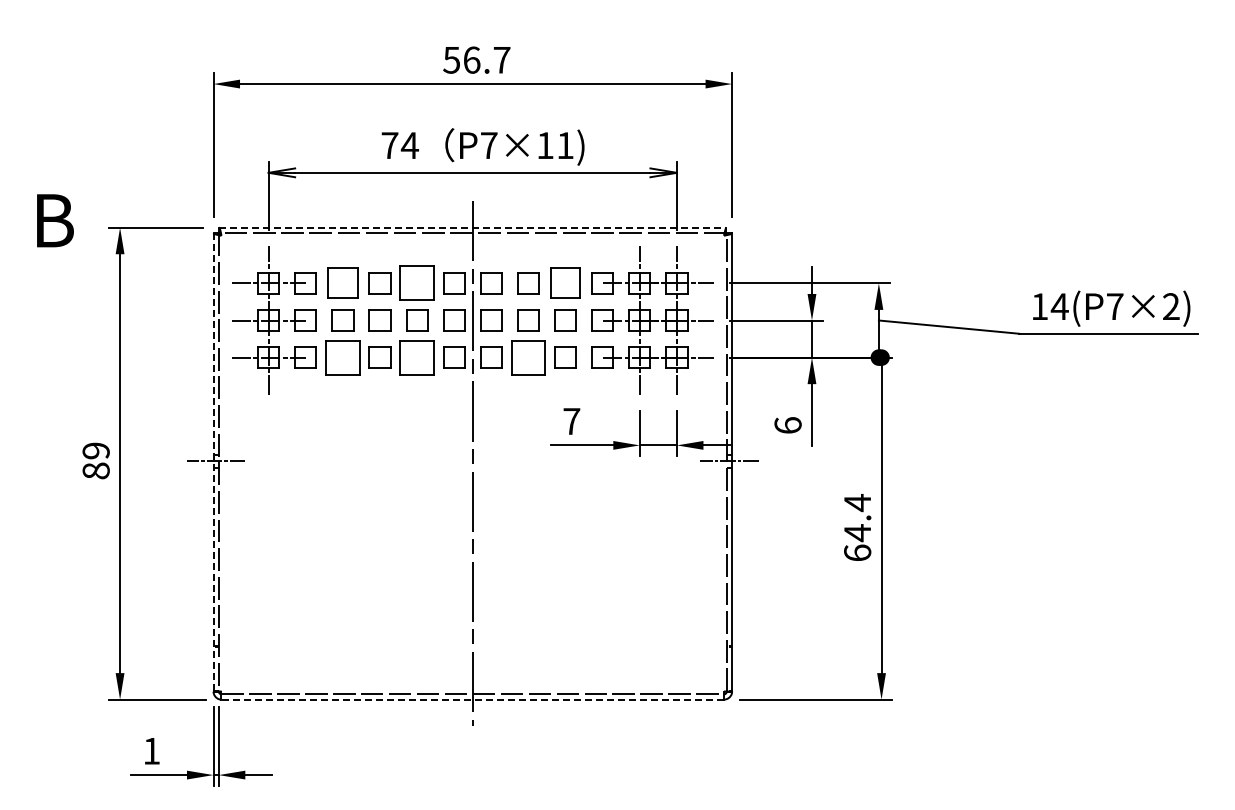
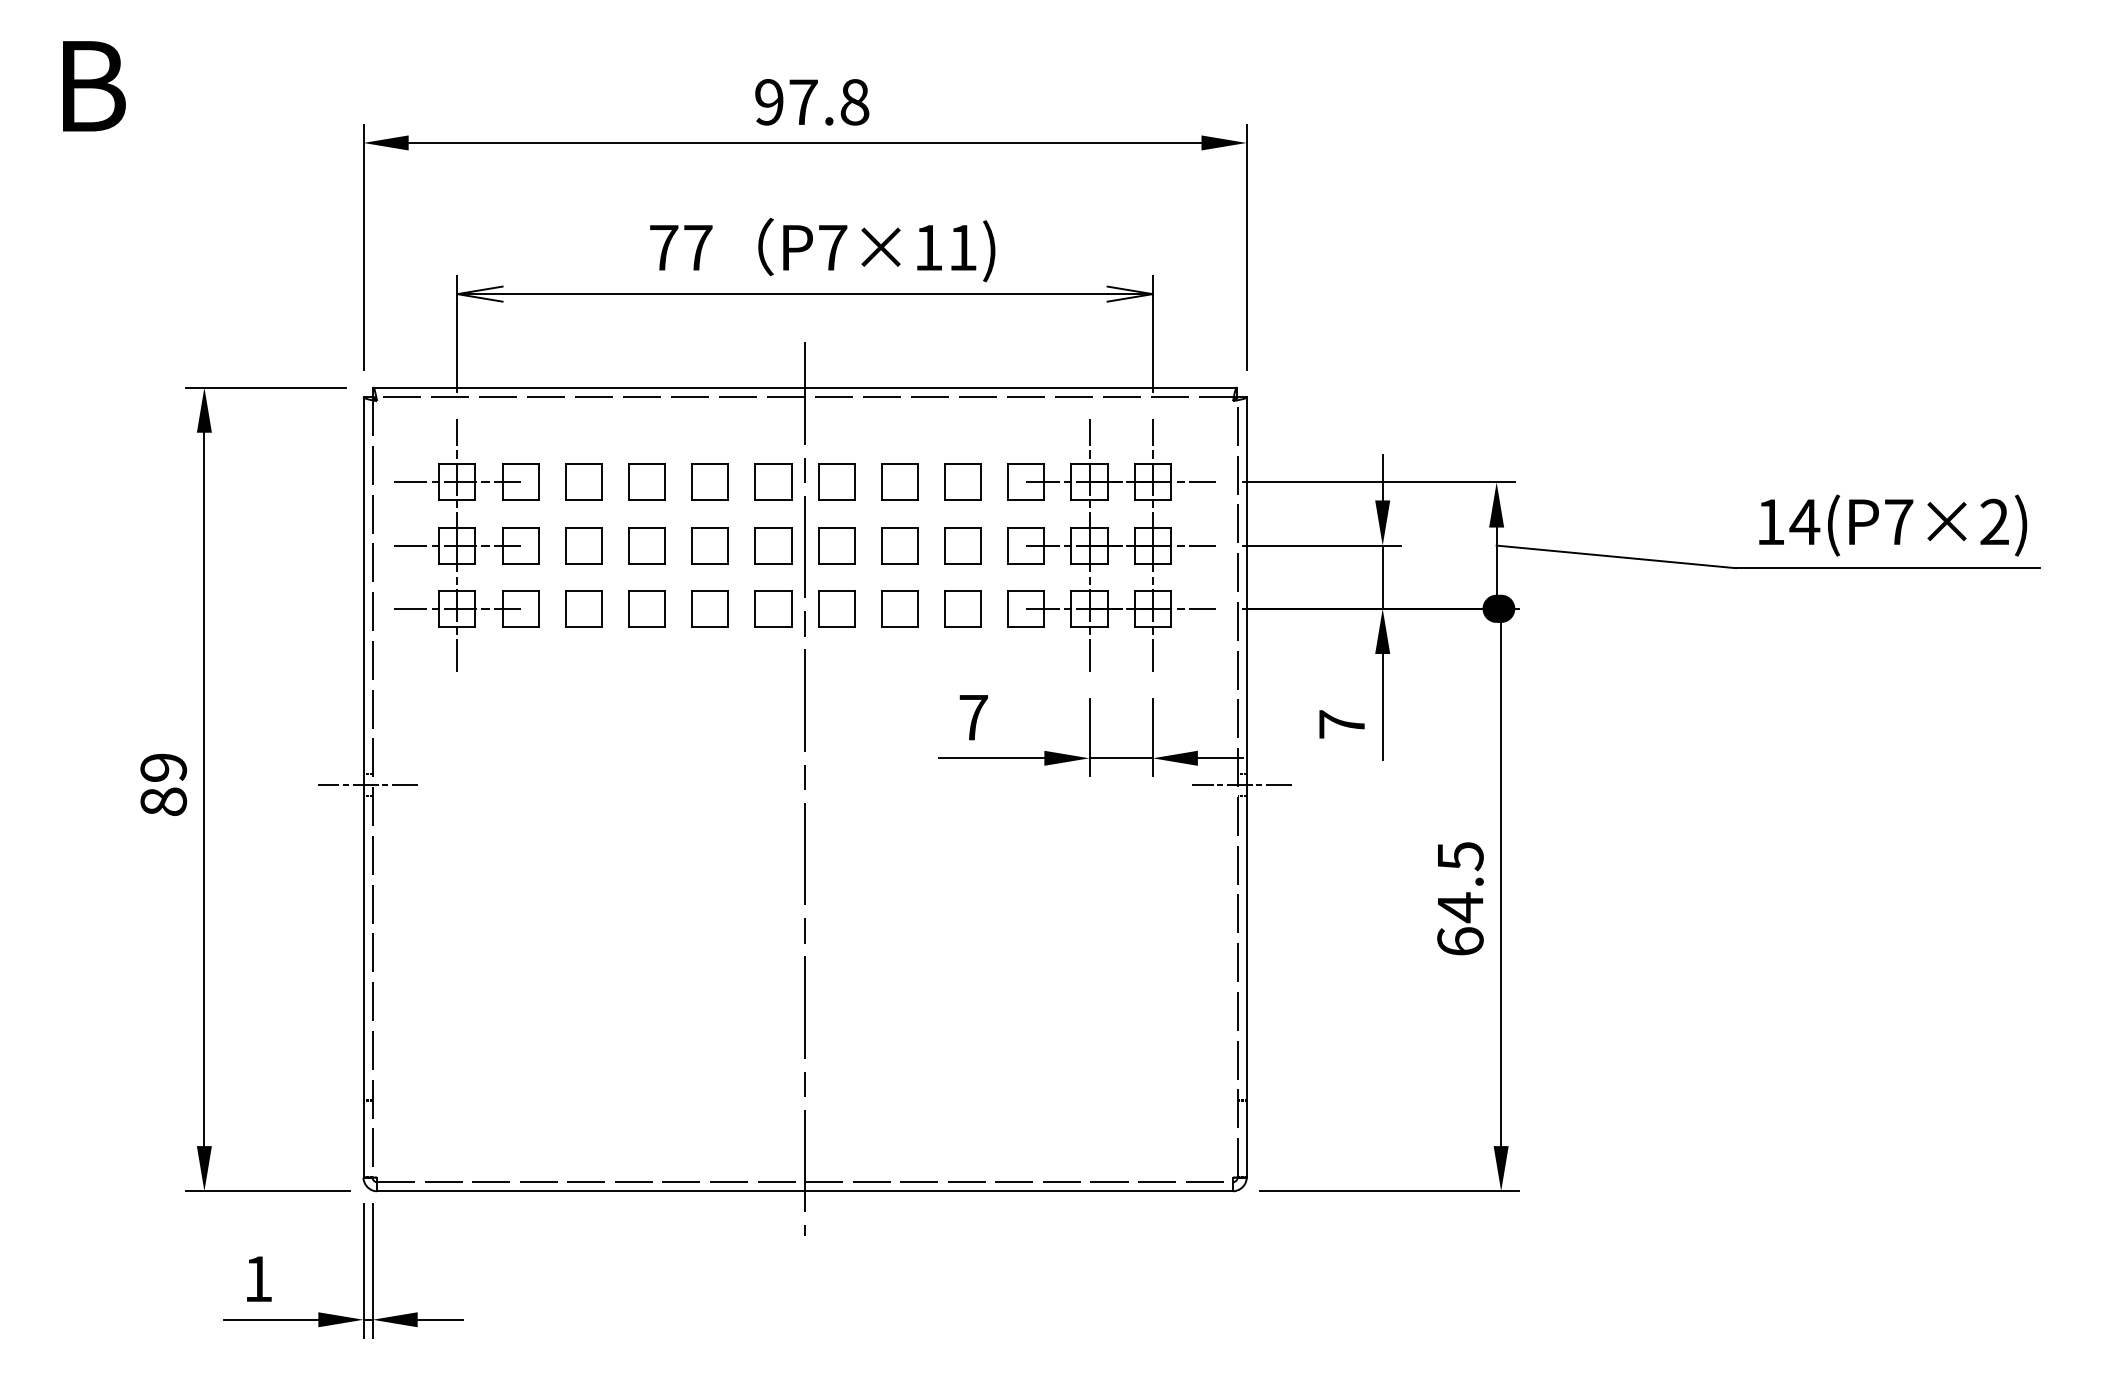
text: (476, 59) -> (811, 101), 56.7 -> 97.8
text: (409, 145) -> (697, 247), 74 -> 77
text: (55, 220) -> (94, 85), moved
line: (472, 227) -> (804, 387), dashed -> solid
part: (342, 283) -> (583, 482), size x0.71
part: (417, 283) -> (710, 482), size x0.62
part: (565, 283) -> (962, 482), size x0.71
part: (342, 357) -> (583, 608), size x0.62
part: (417, 357) -> (710, 608), size x0.62
part: (528, 357) -> (899, 608), size x0.62
text: (787, 425) -> (1341, 724), 6 -> 7
line: (213, 462) -> (363, 787), dashed -> solid
text: (857, 503) -> (1460, 857), 64.4 -> 64.5
line: (472, 699) -> (804, 1191), dashed -> solid

